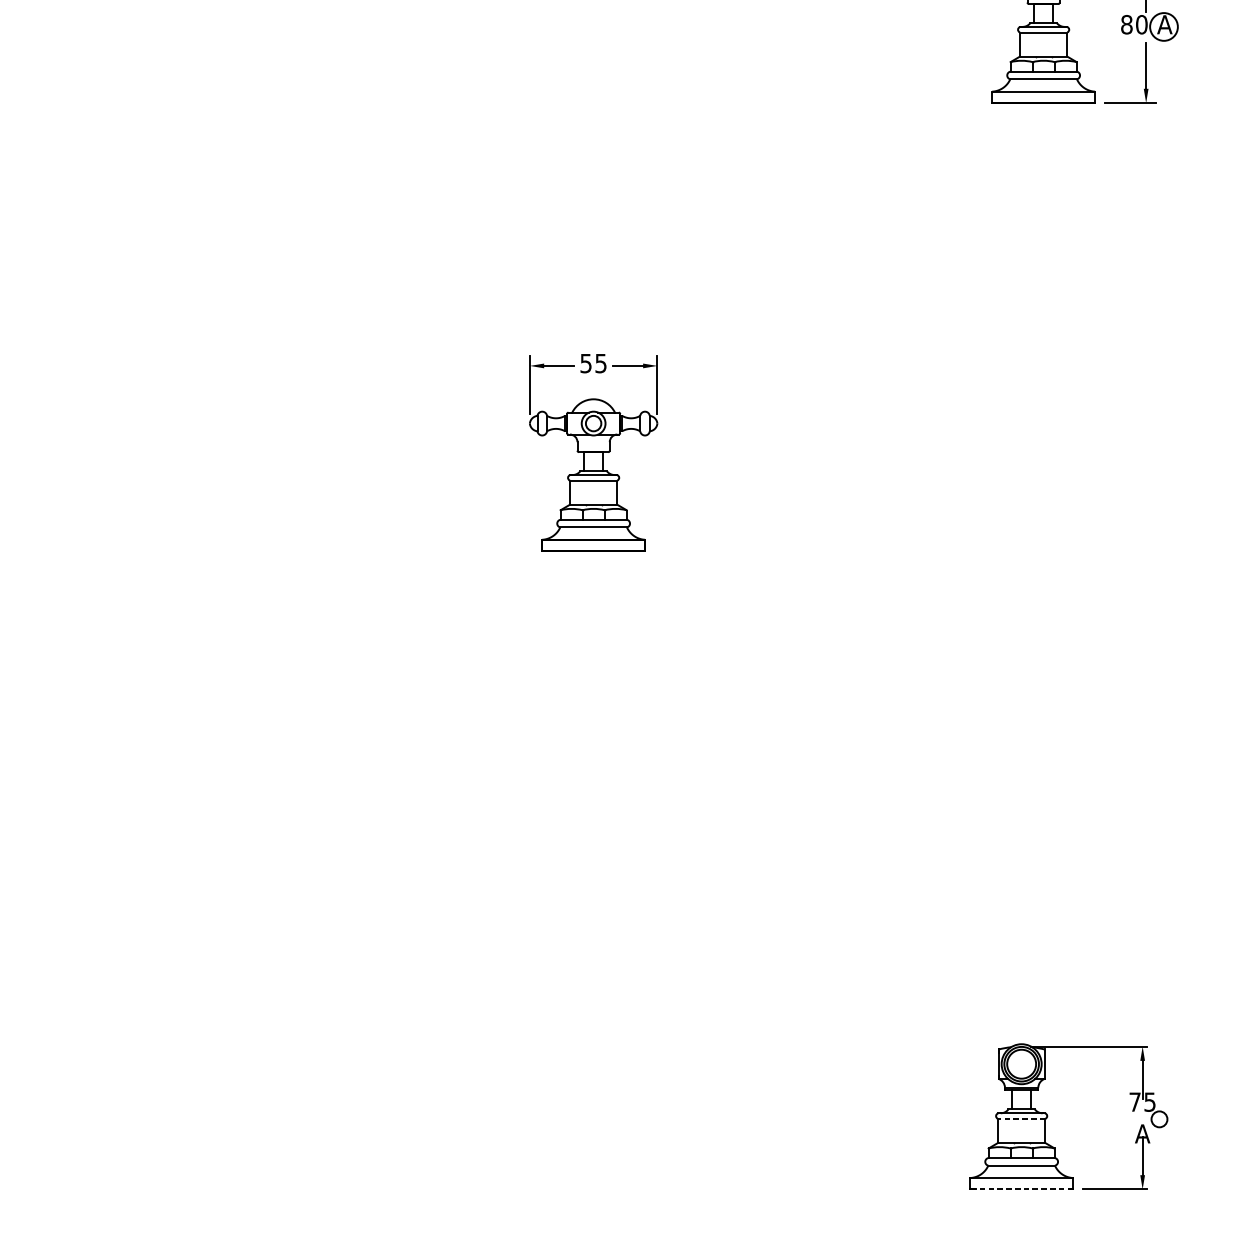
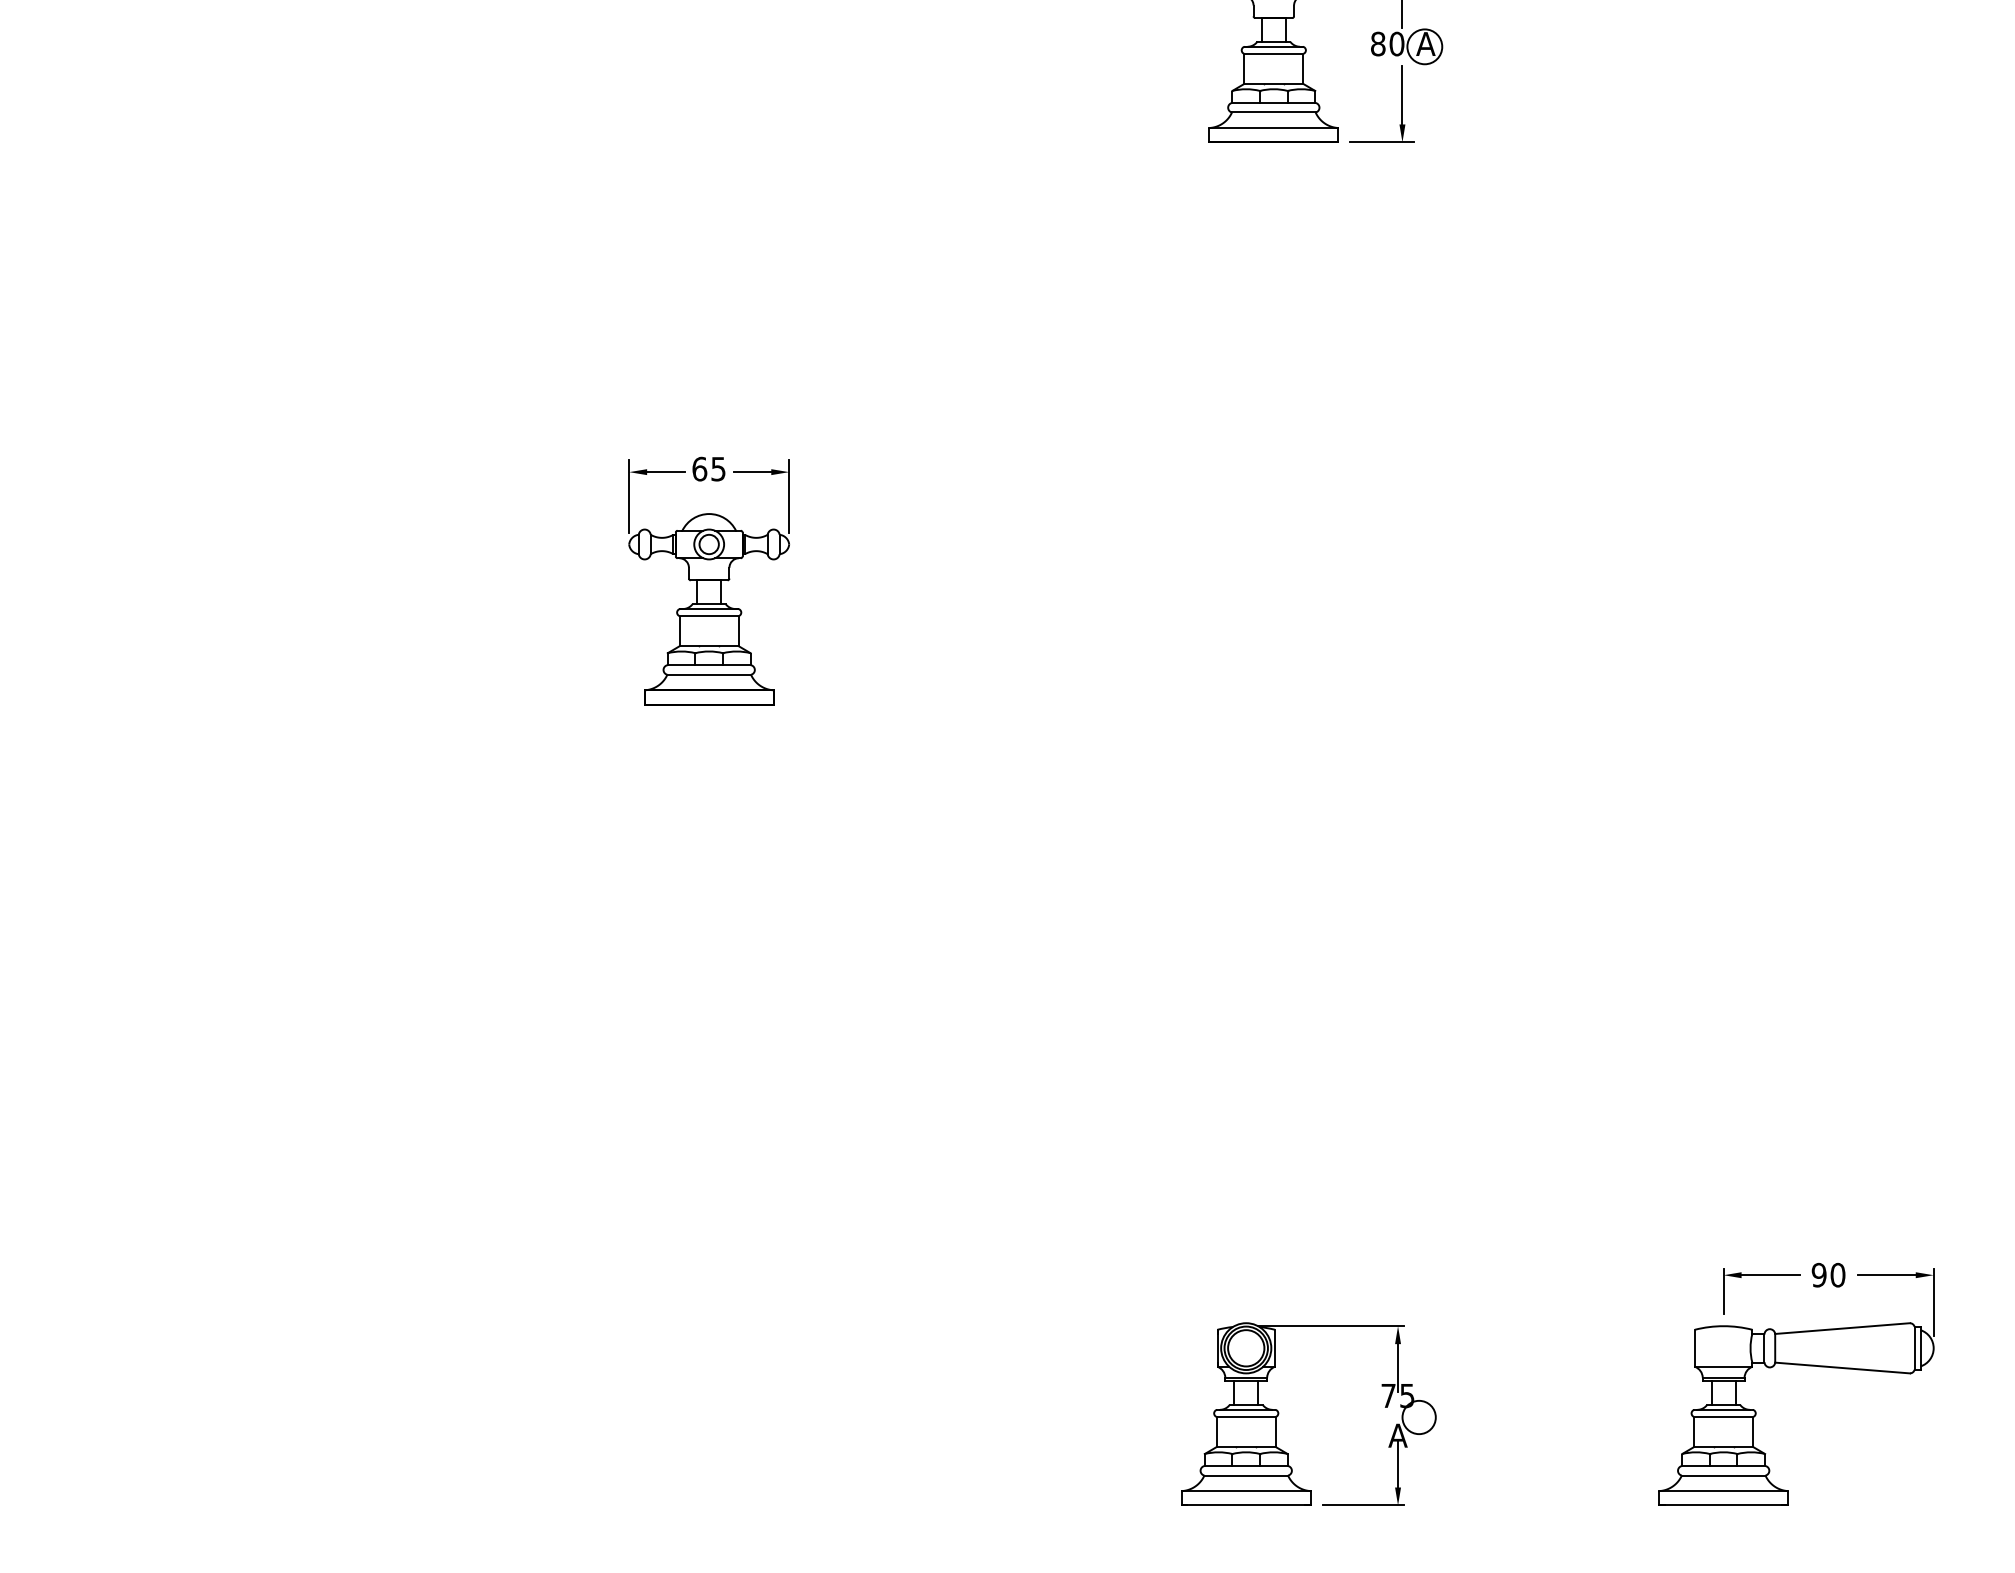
text: (585, 363) -> (699, 468), 55 -> 65
line: (1021, 1118) -> (1246, 1416), dashed -> solid
circle: (1158, 1119) -> (1418, 1417), size x1.67
line: (1021, 1189) -> (1246, 1505), dashed -> solid

